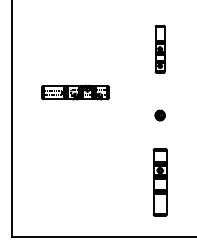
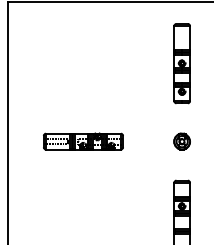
part: (159, 48) -> (181, 62), size x1.43
part: (75, 92) -> (83, 141), moved
part: (159, 115) -> (181, 141), size x1.43

